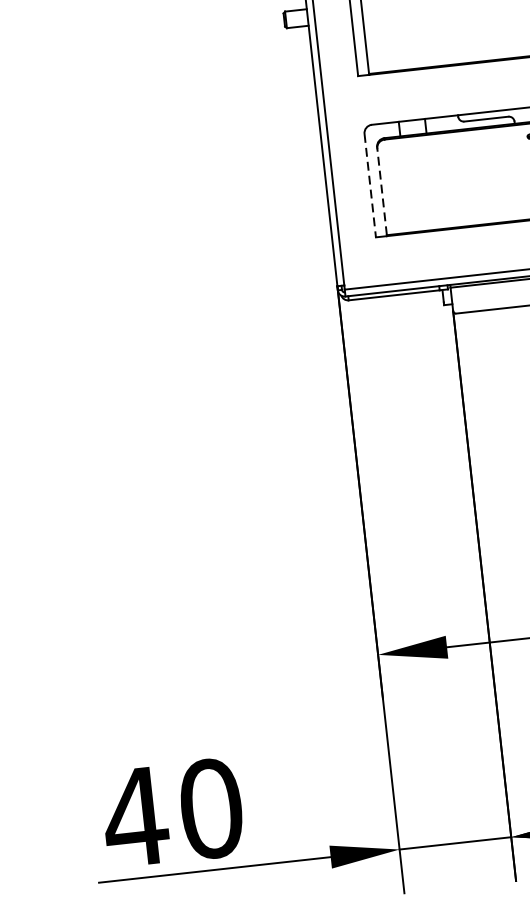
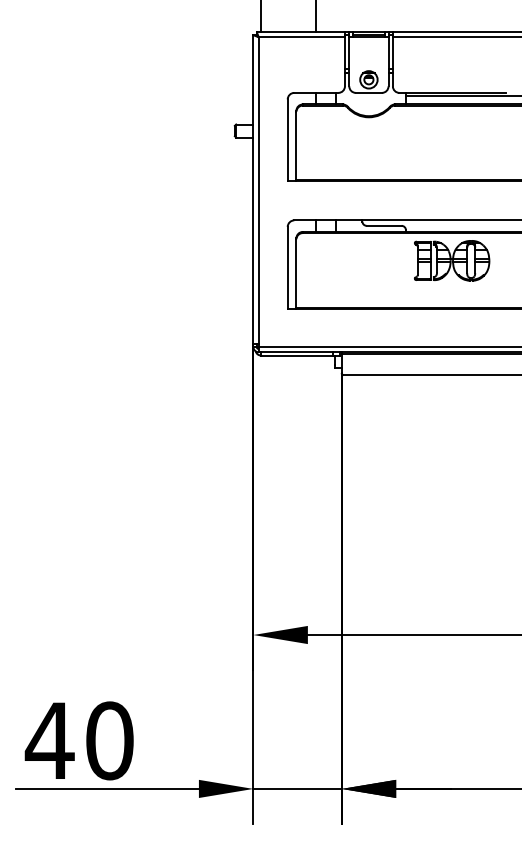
line: (369, 185) -> (287, 267), dashed -> solid
line: (382, 191) -> (296, 273), dashed -> solid

